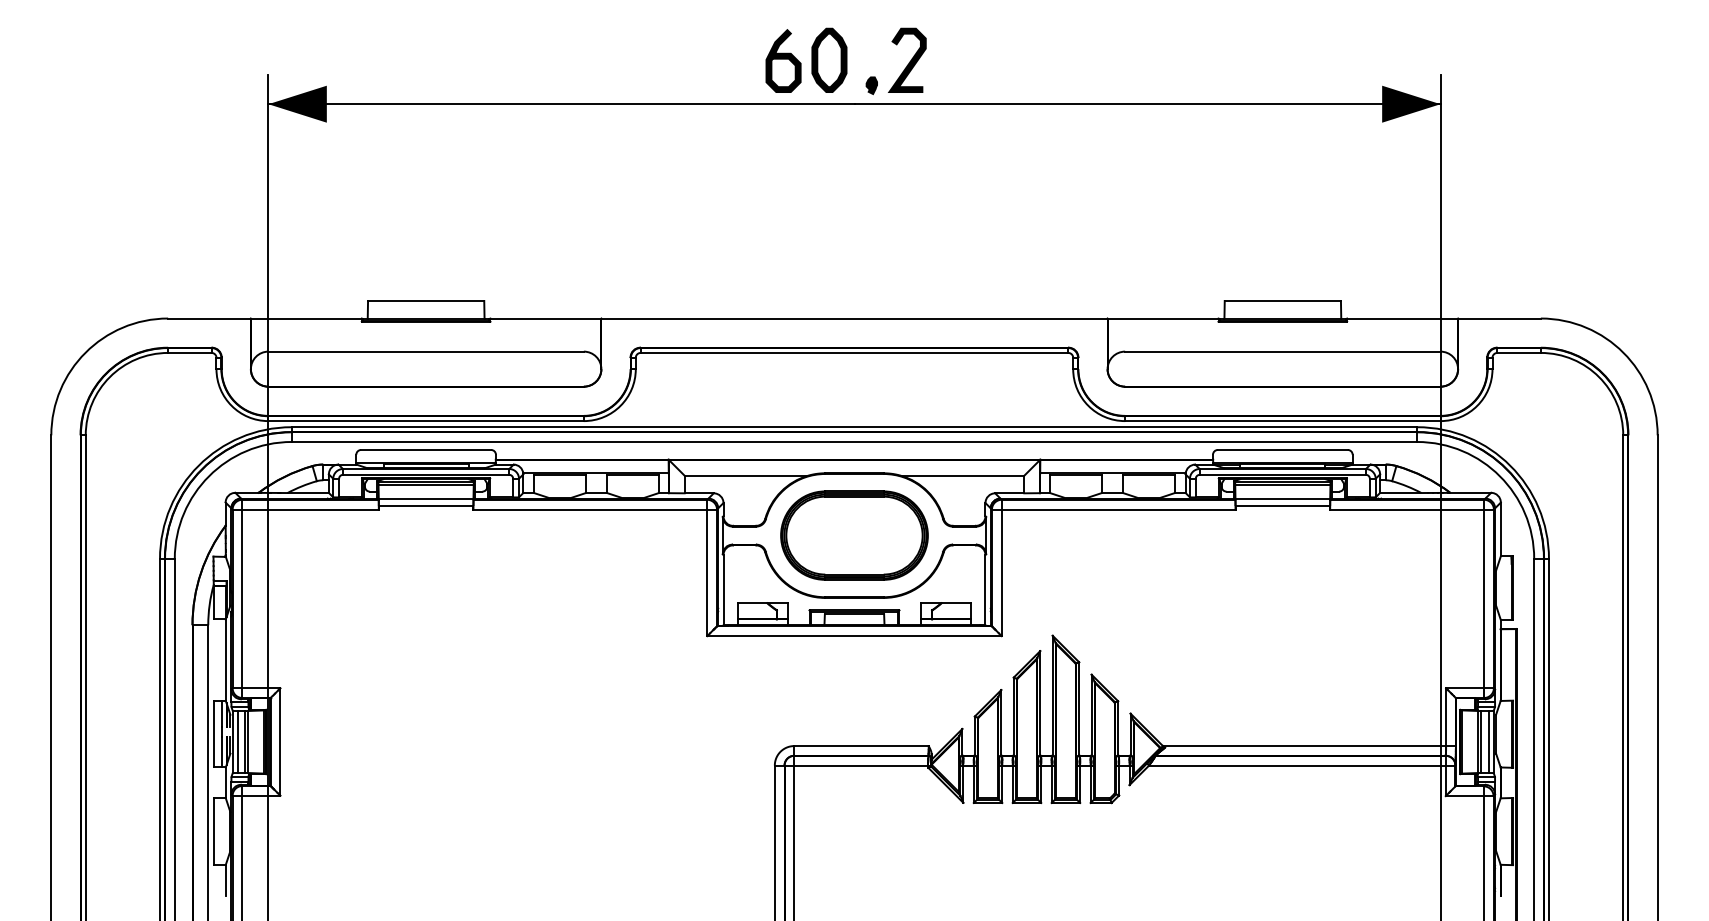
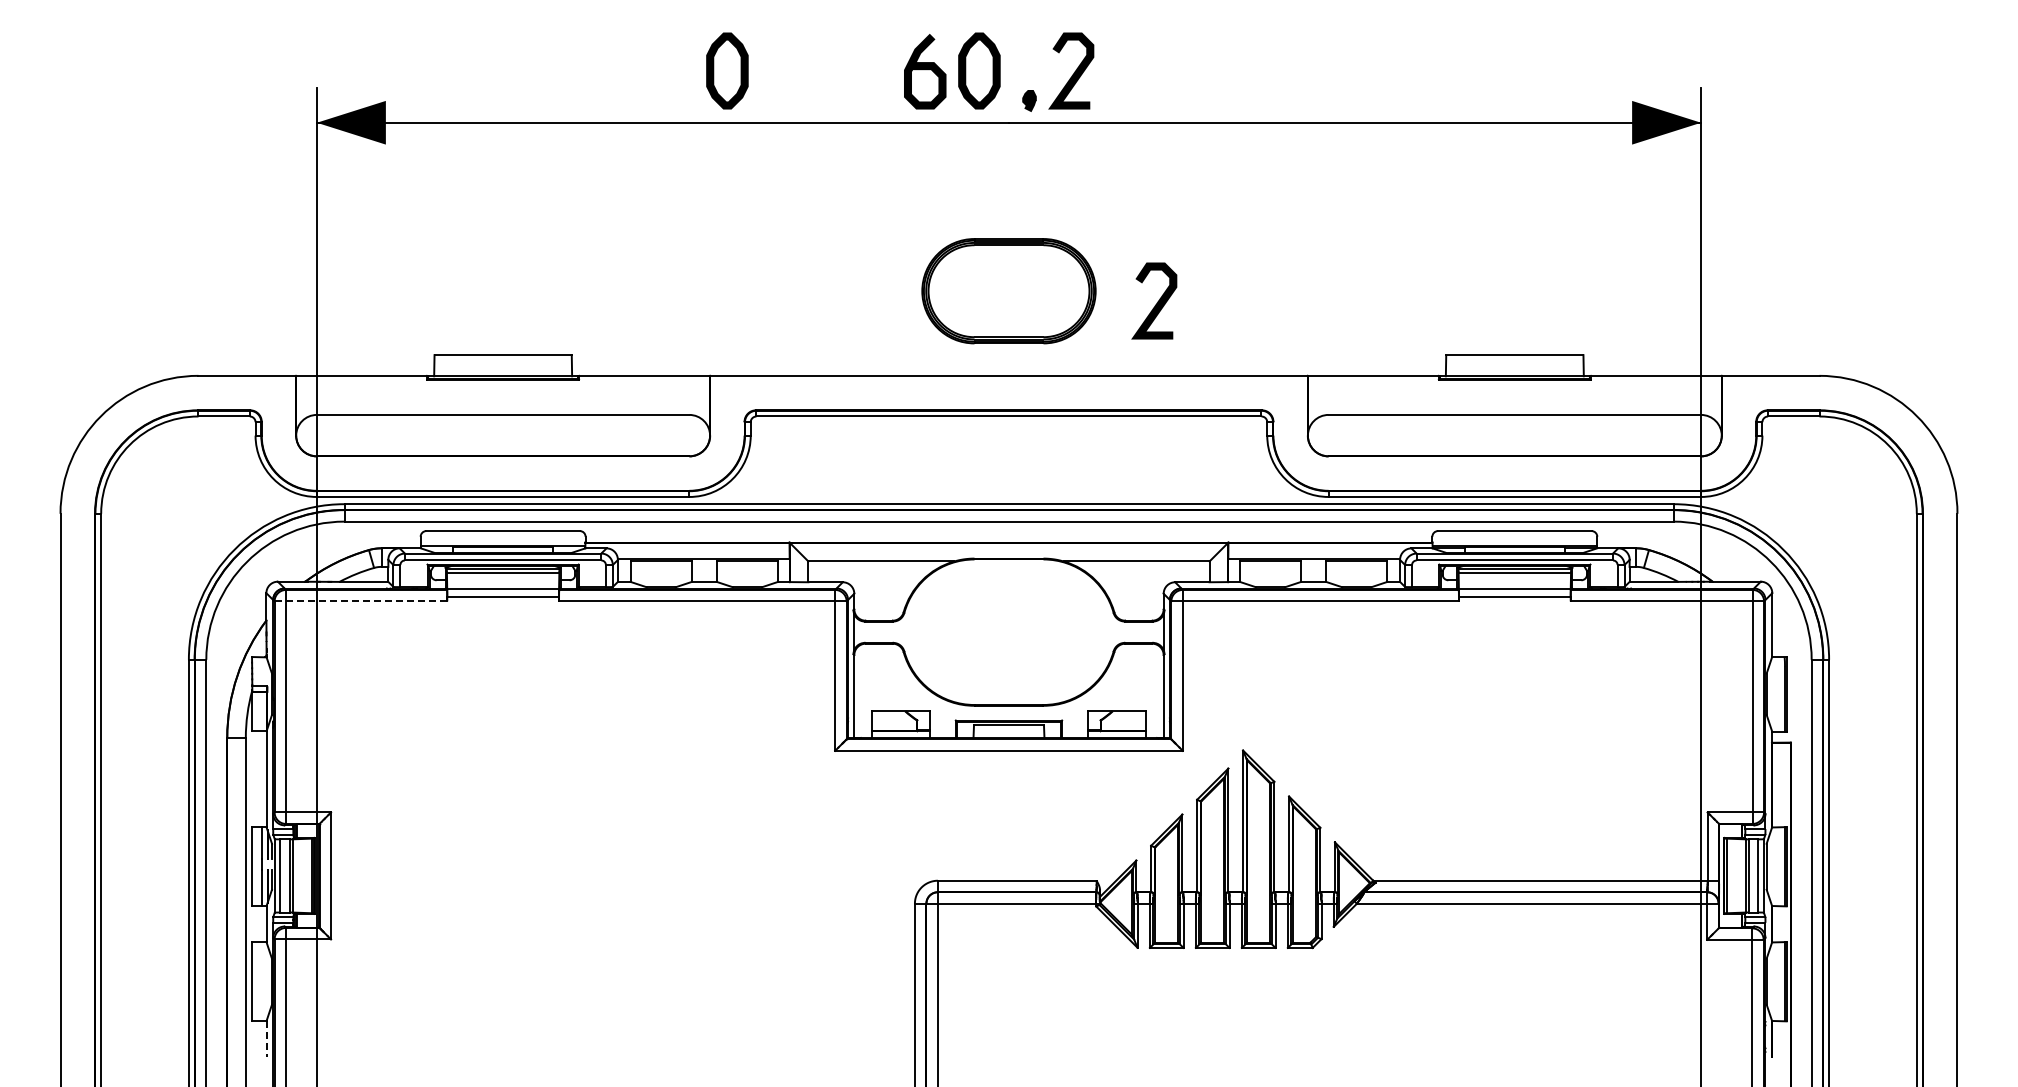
part: (616, 59) -> (727, 70), added
curve: (980, 255) -> (1157, 301), added
line: (305, 509) -> (360, 601), solid -> dashed
part: (854, 535) -> (1008, 291), moved
line: (225, 880) -> (266, 1039), solid -> dashed

